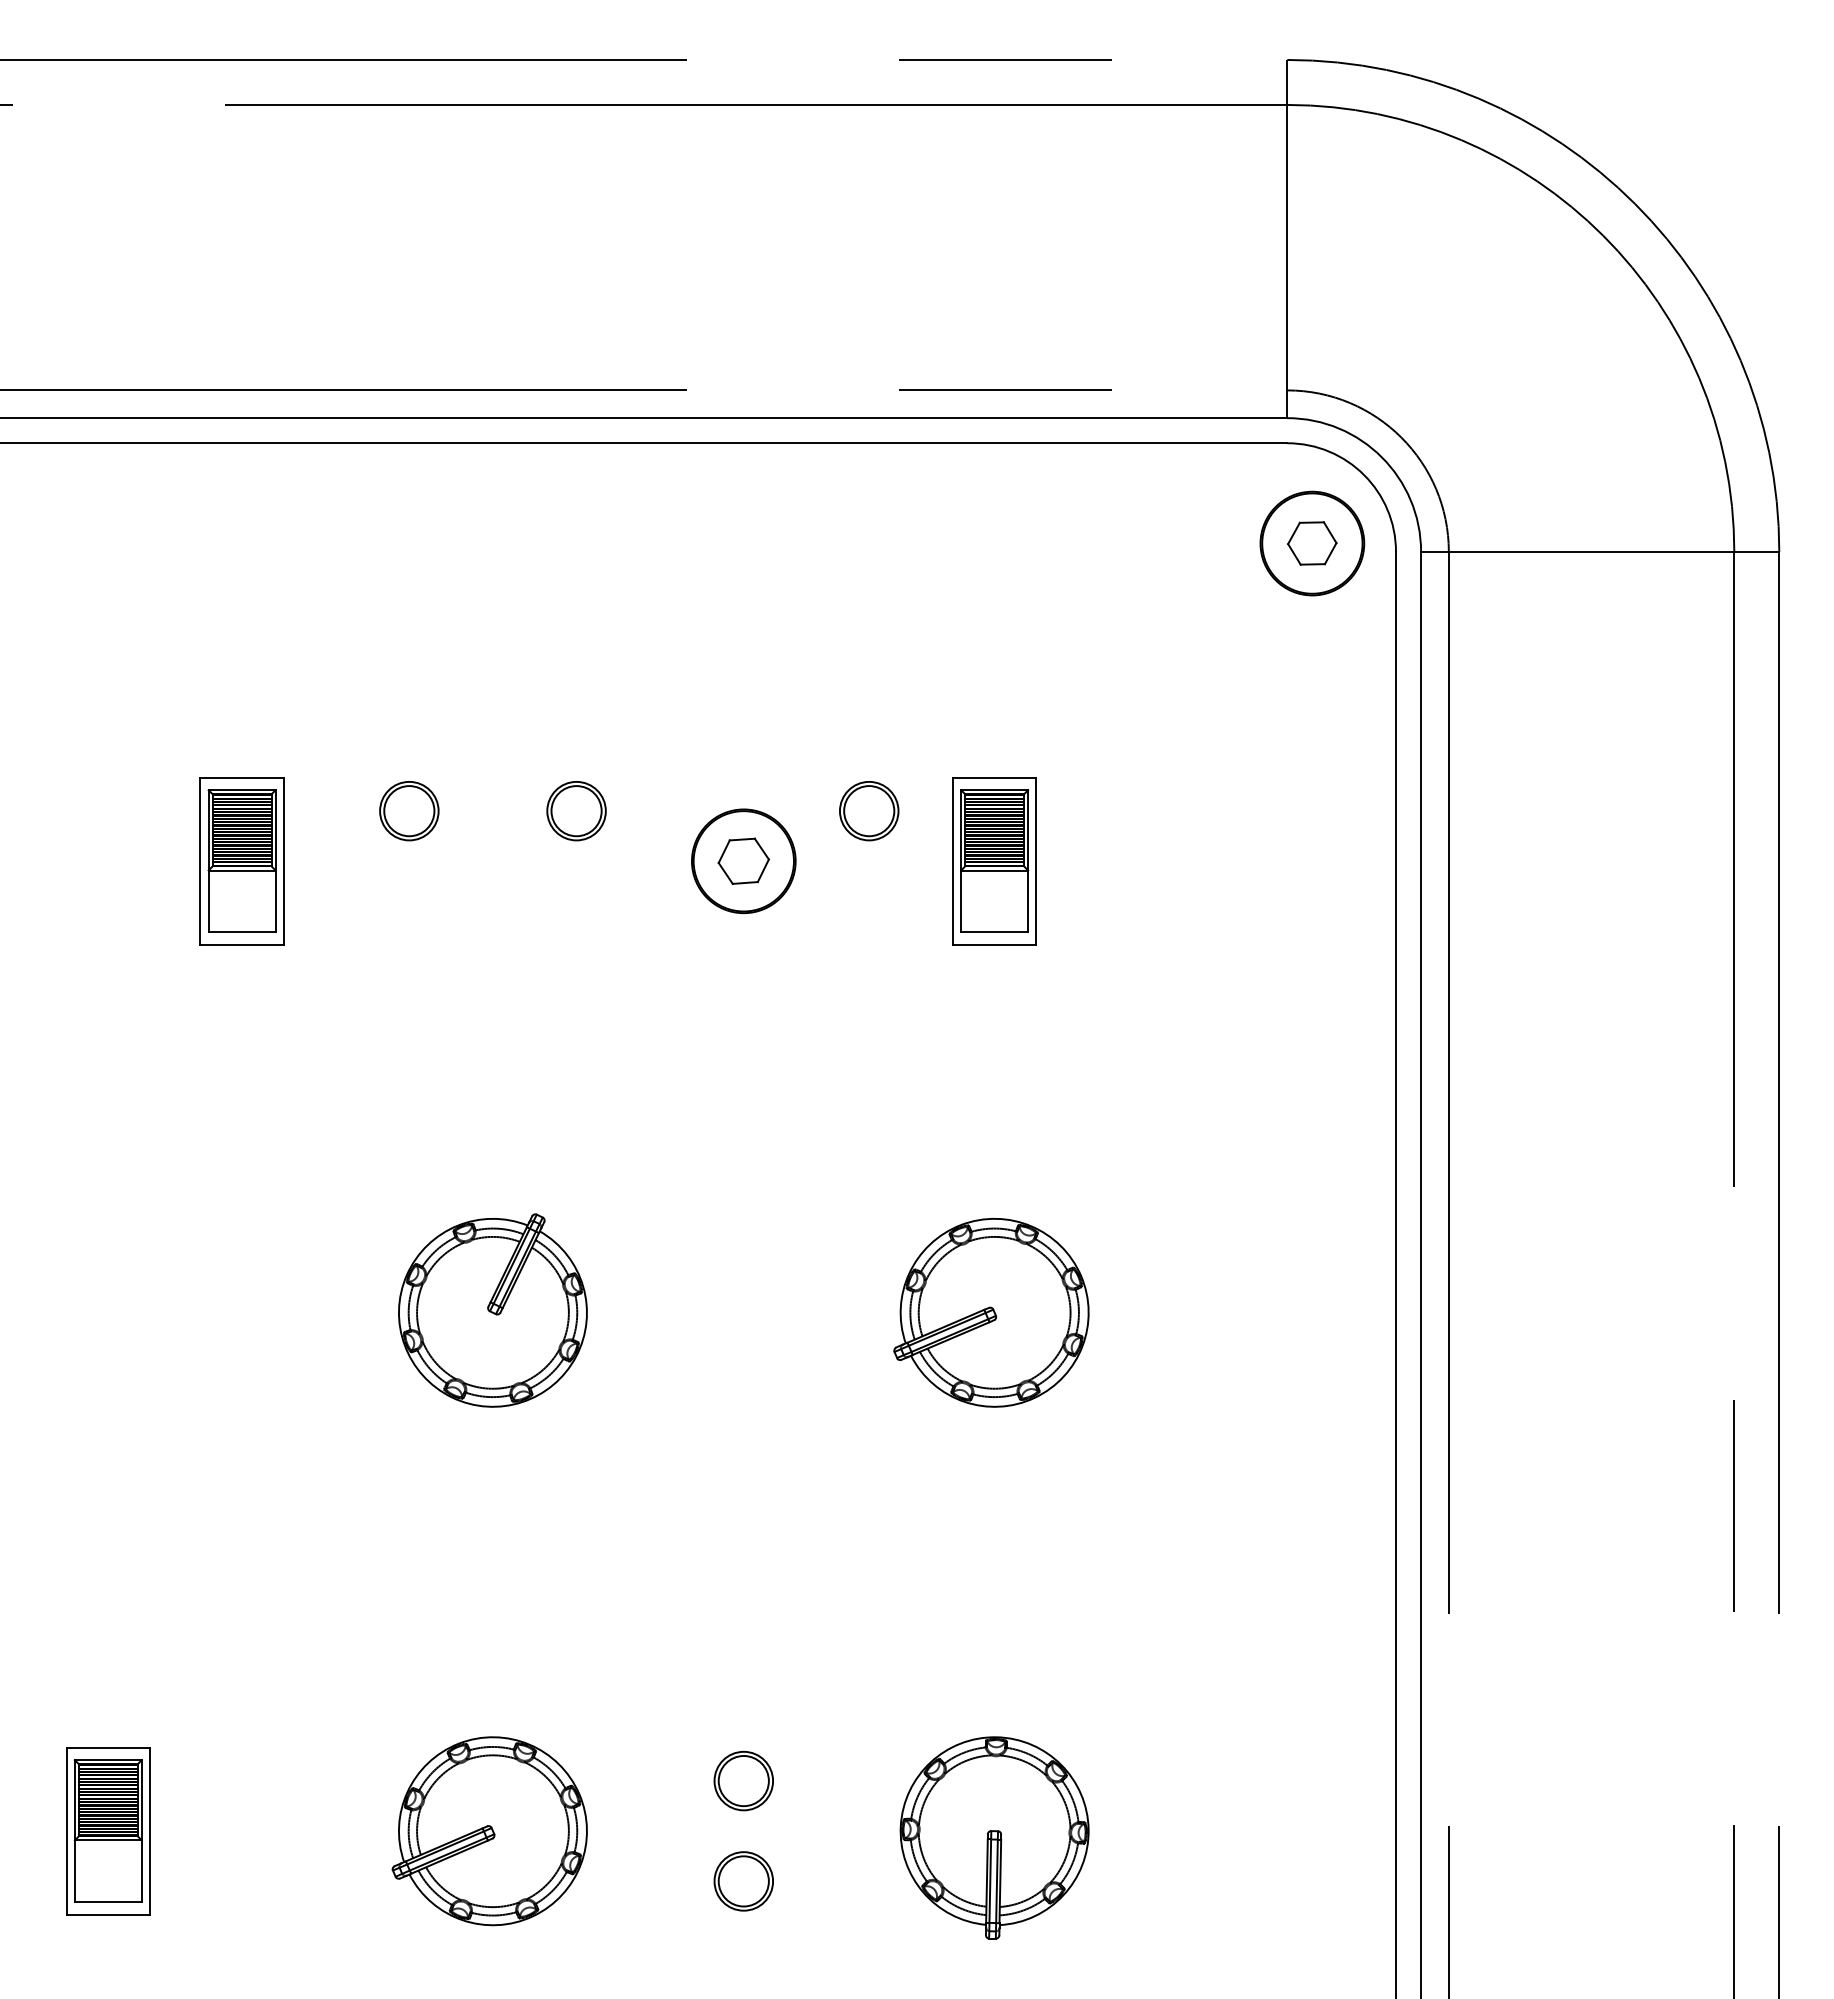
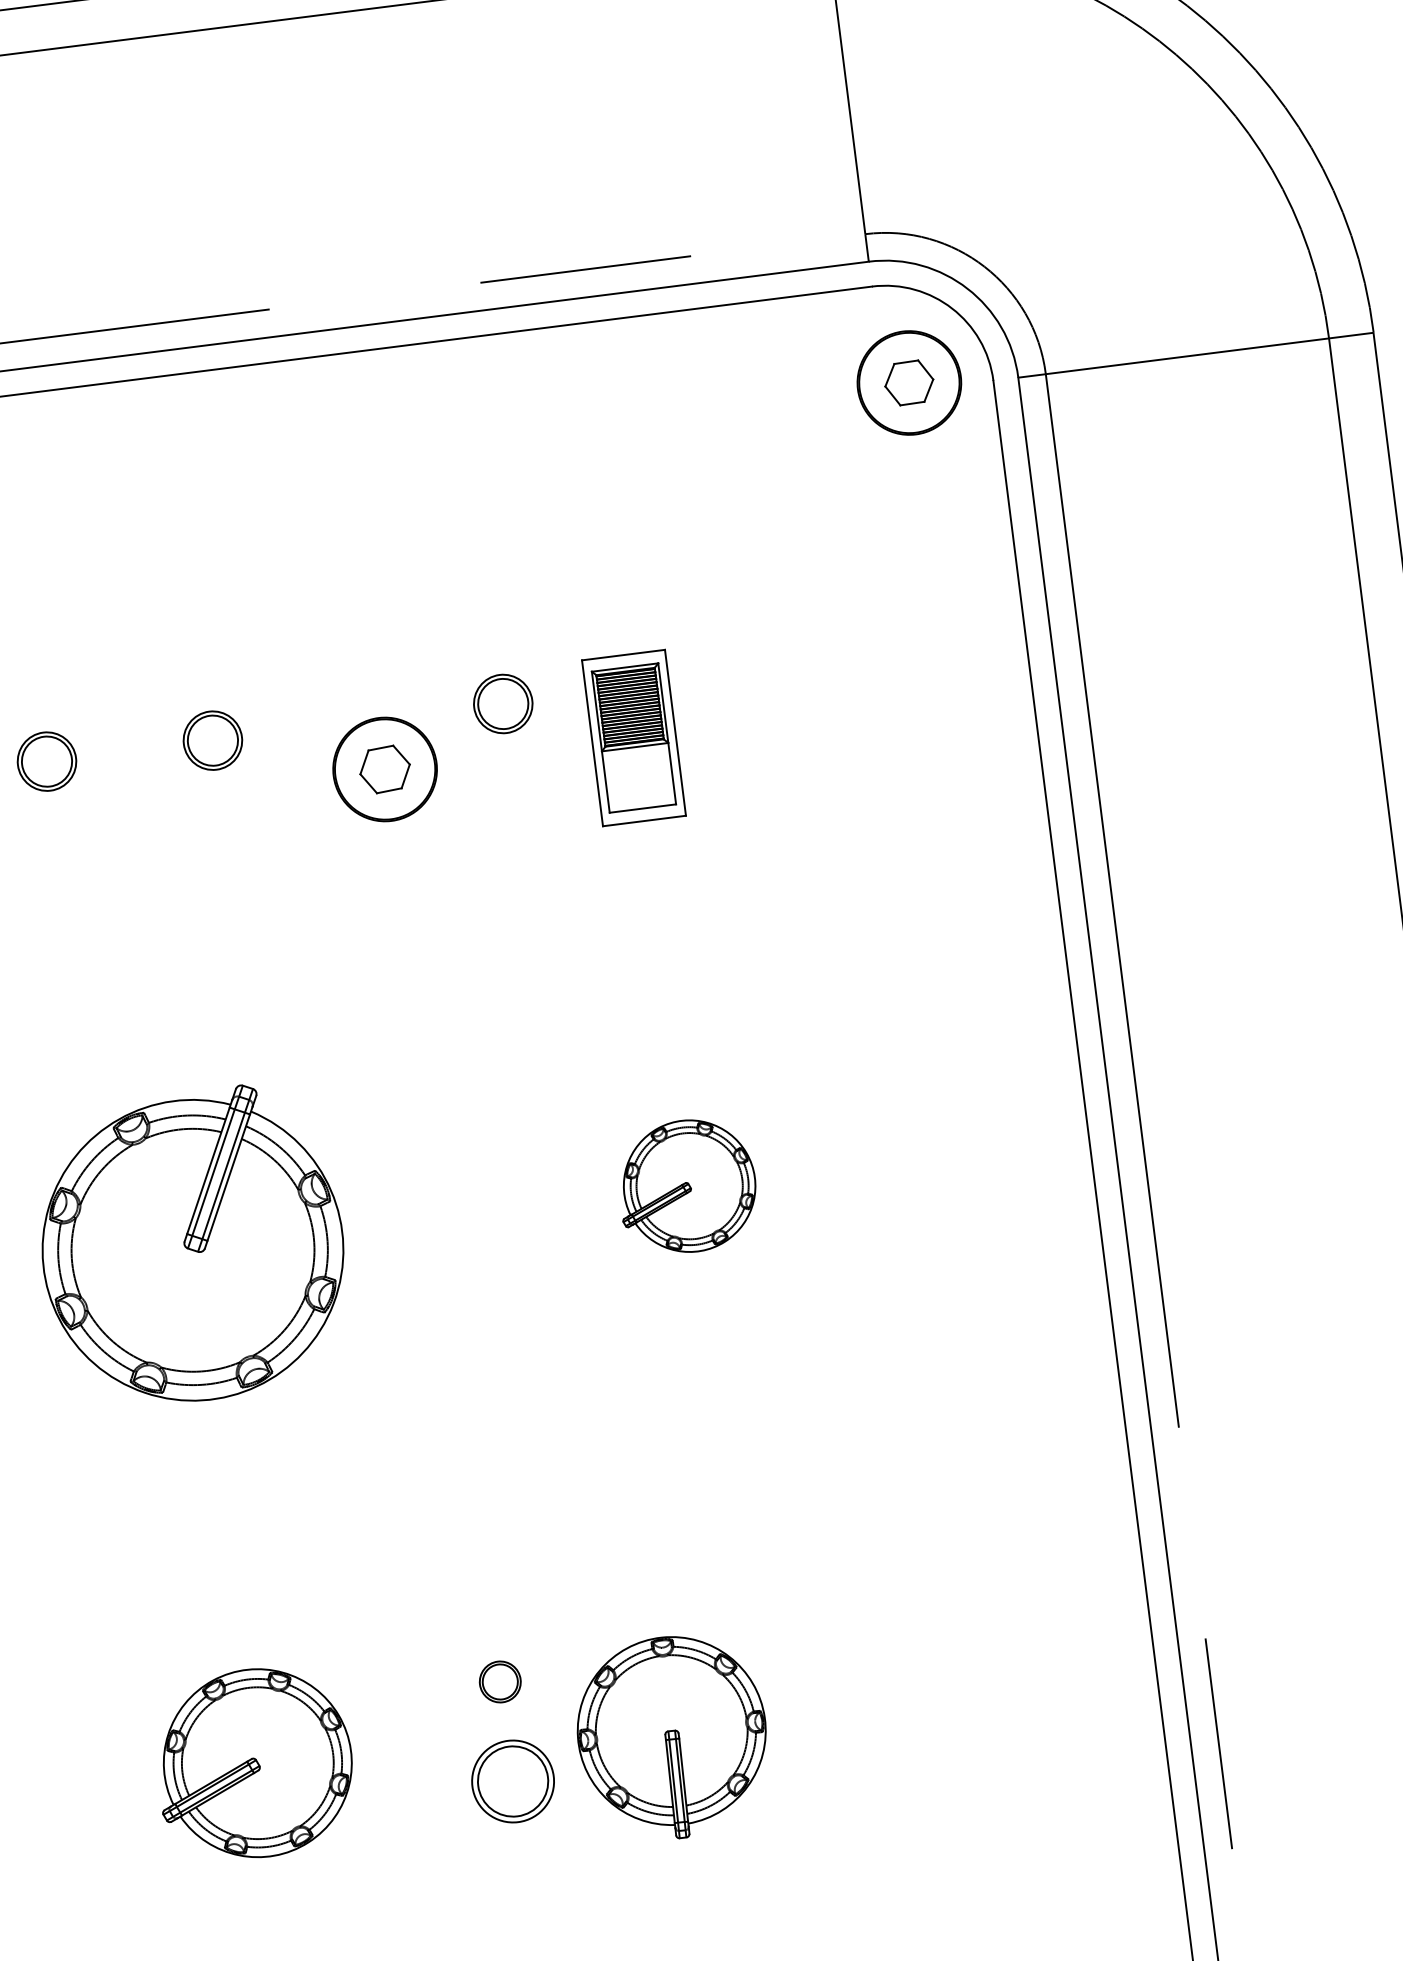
part: (492, 1310) -> (192, 1246), size x1.6
part: (991, 1312) -> (687, 1186), size x0.7
part: (743, 1780) -> (500, 1681), size x0.7
part: (994, 1837) -> (672, 1737), moved
part: (743, 1881) -> (512, 1781), size x1.4

